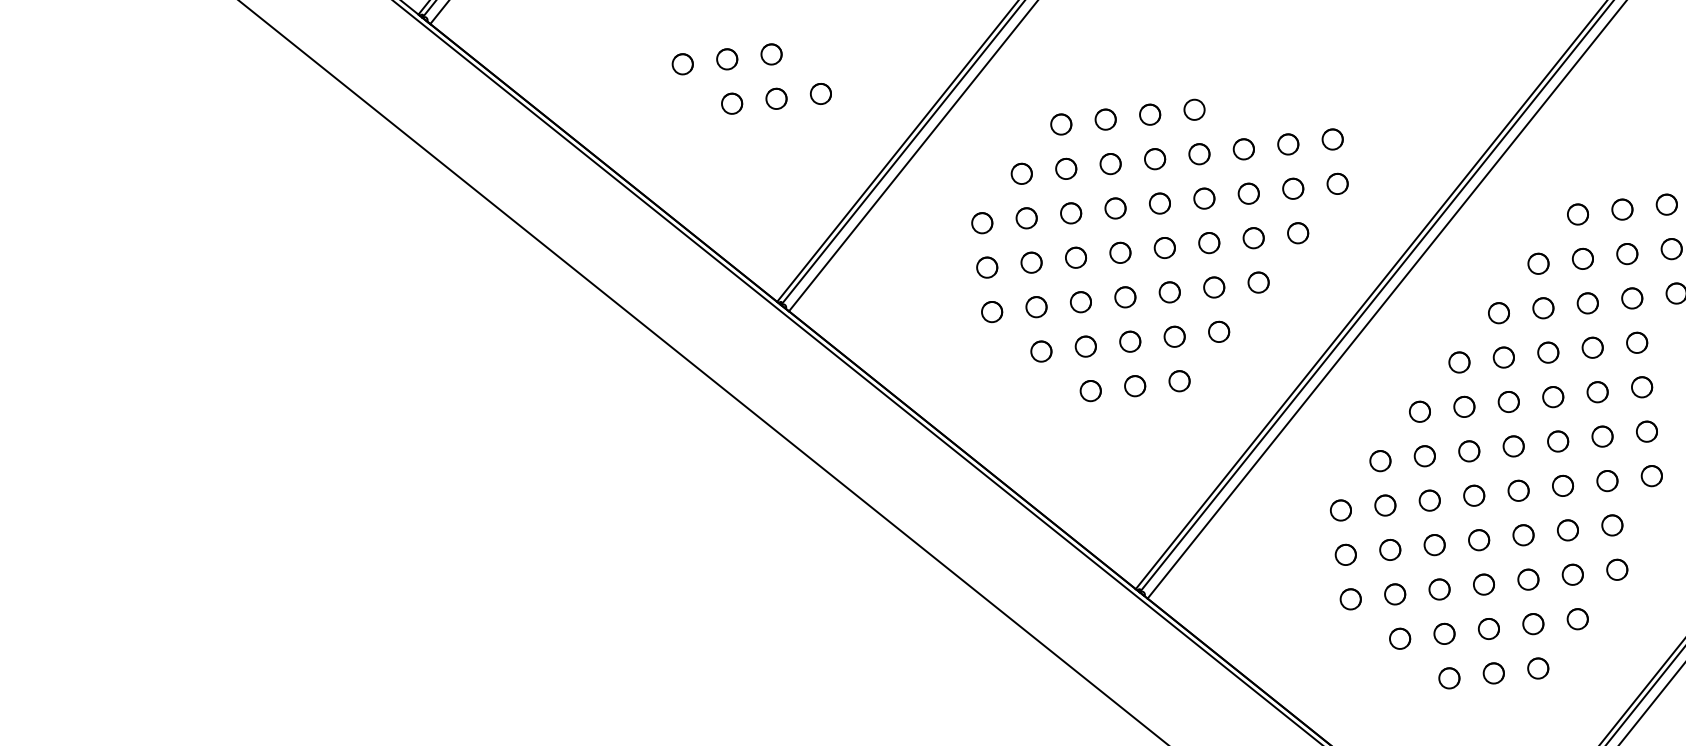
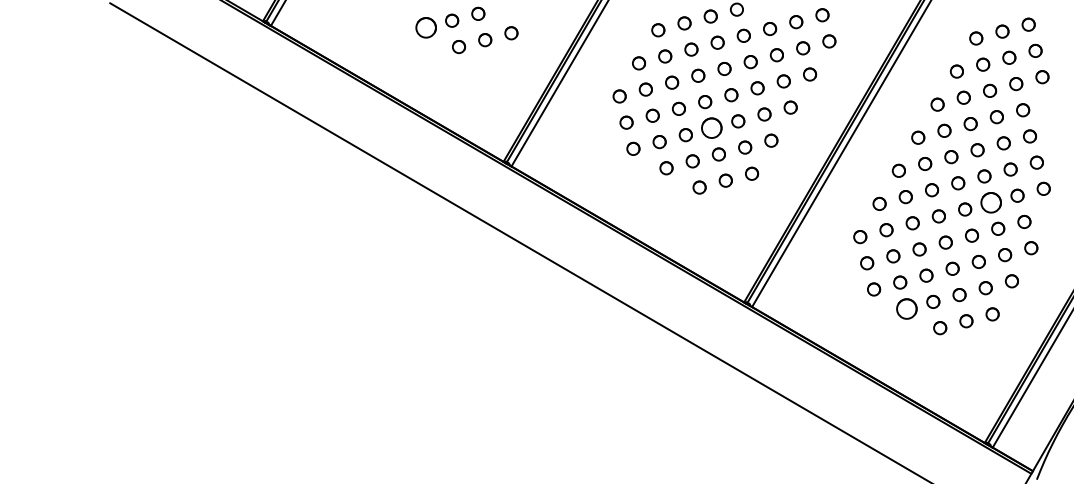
circle: (682, 63) -> (425, 27), size x1.6
circle: (1126, 297) -> (712, 128), size x1.6
circle: (1563, 485) -> (991, 202), size x1.6
circle: (1400, 638) -> (907, 308), size x1.6

